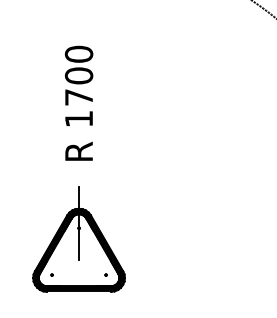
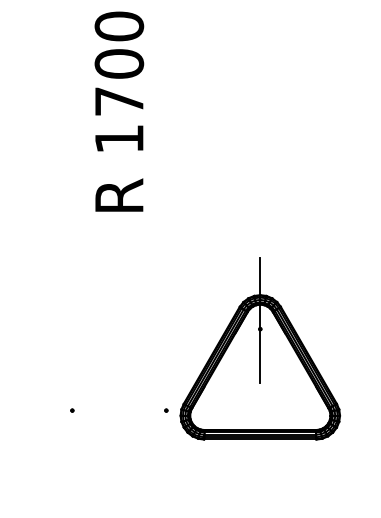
part: (78, 239) -> (259, 348), moved

